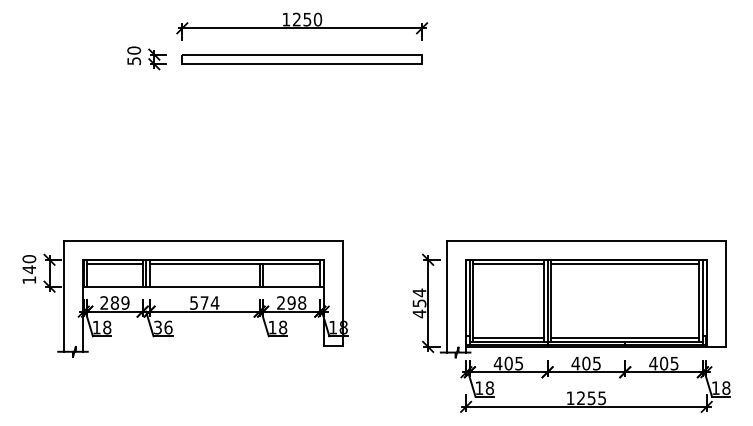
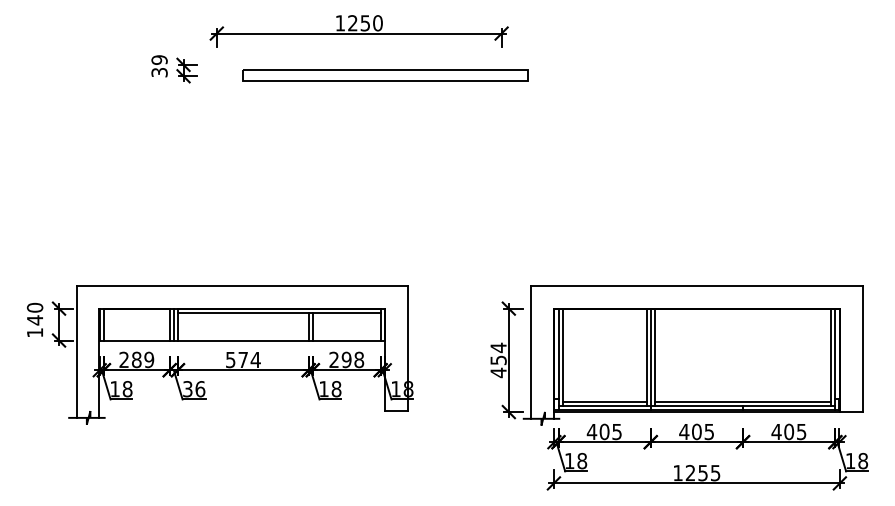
text: (134, 55) -> (159, 65), 50 -> 39
part: (302, 59) -> (385, 75), moved
line: (114, 263) -> (136, 313), removed
line: (508, 263) -> (604, 313), removed
line: (624, 263) -> (742, 313), removed

